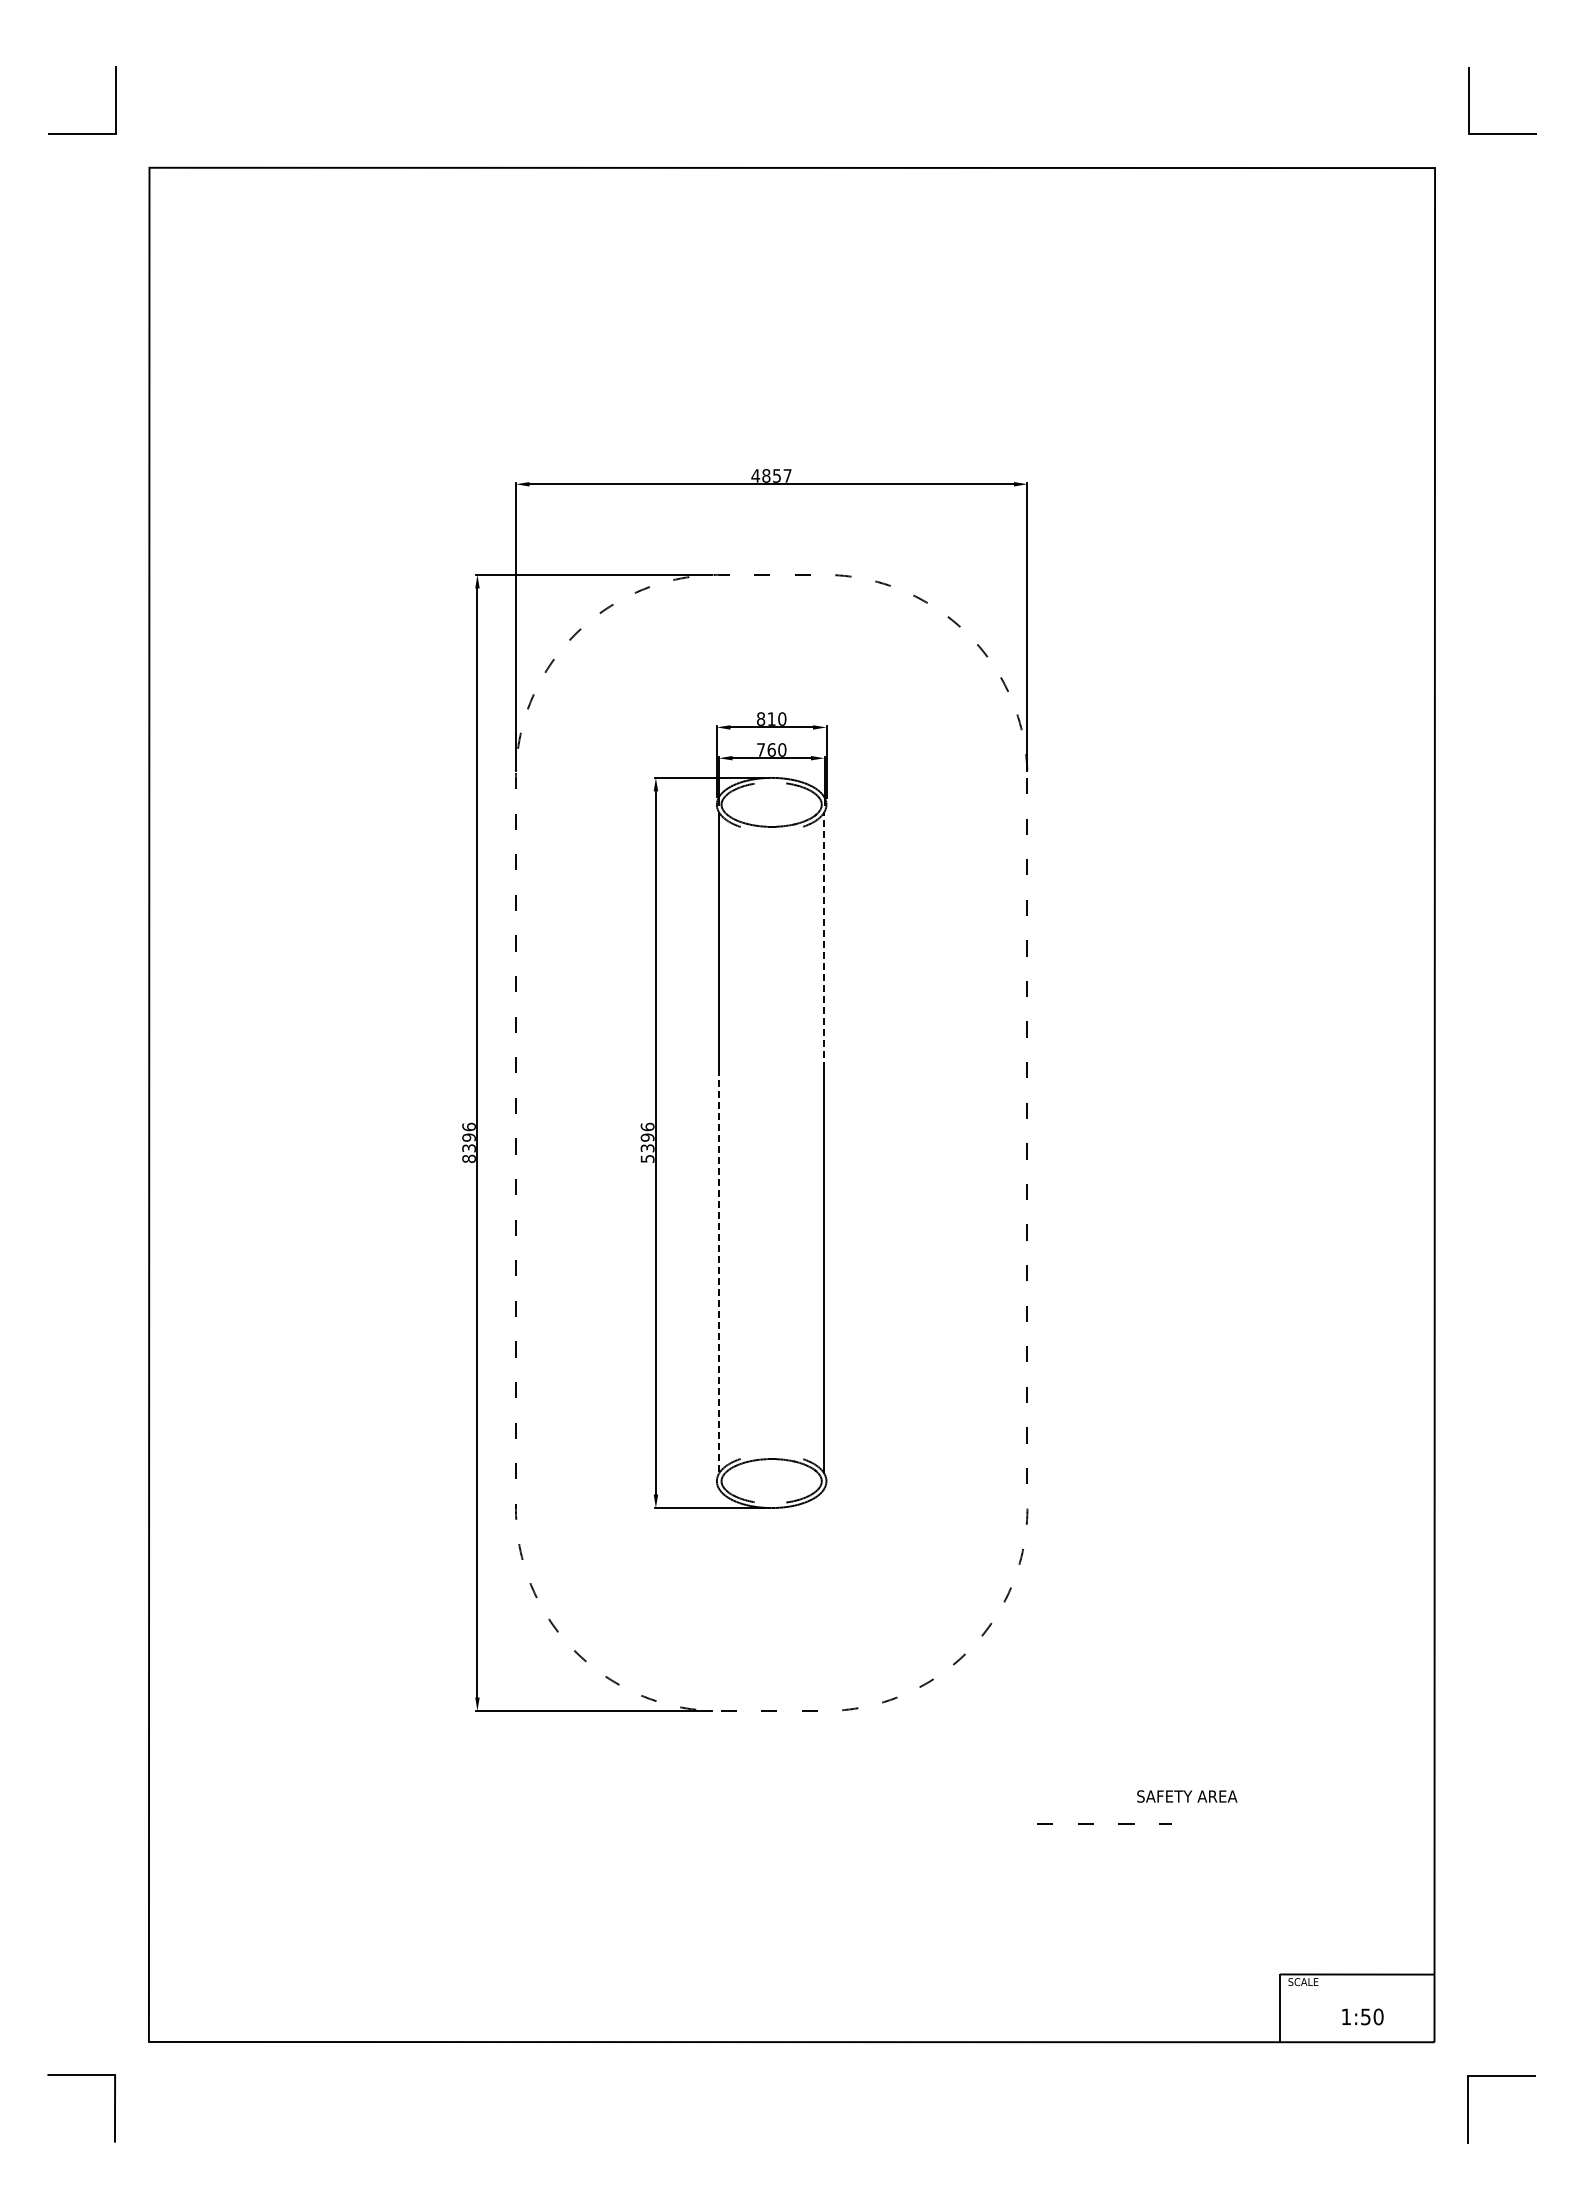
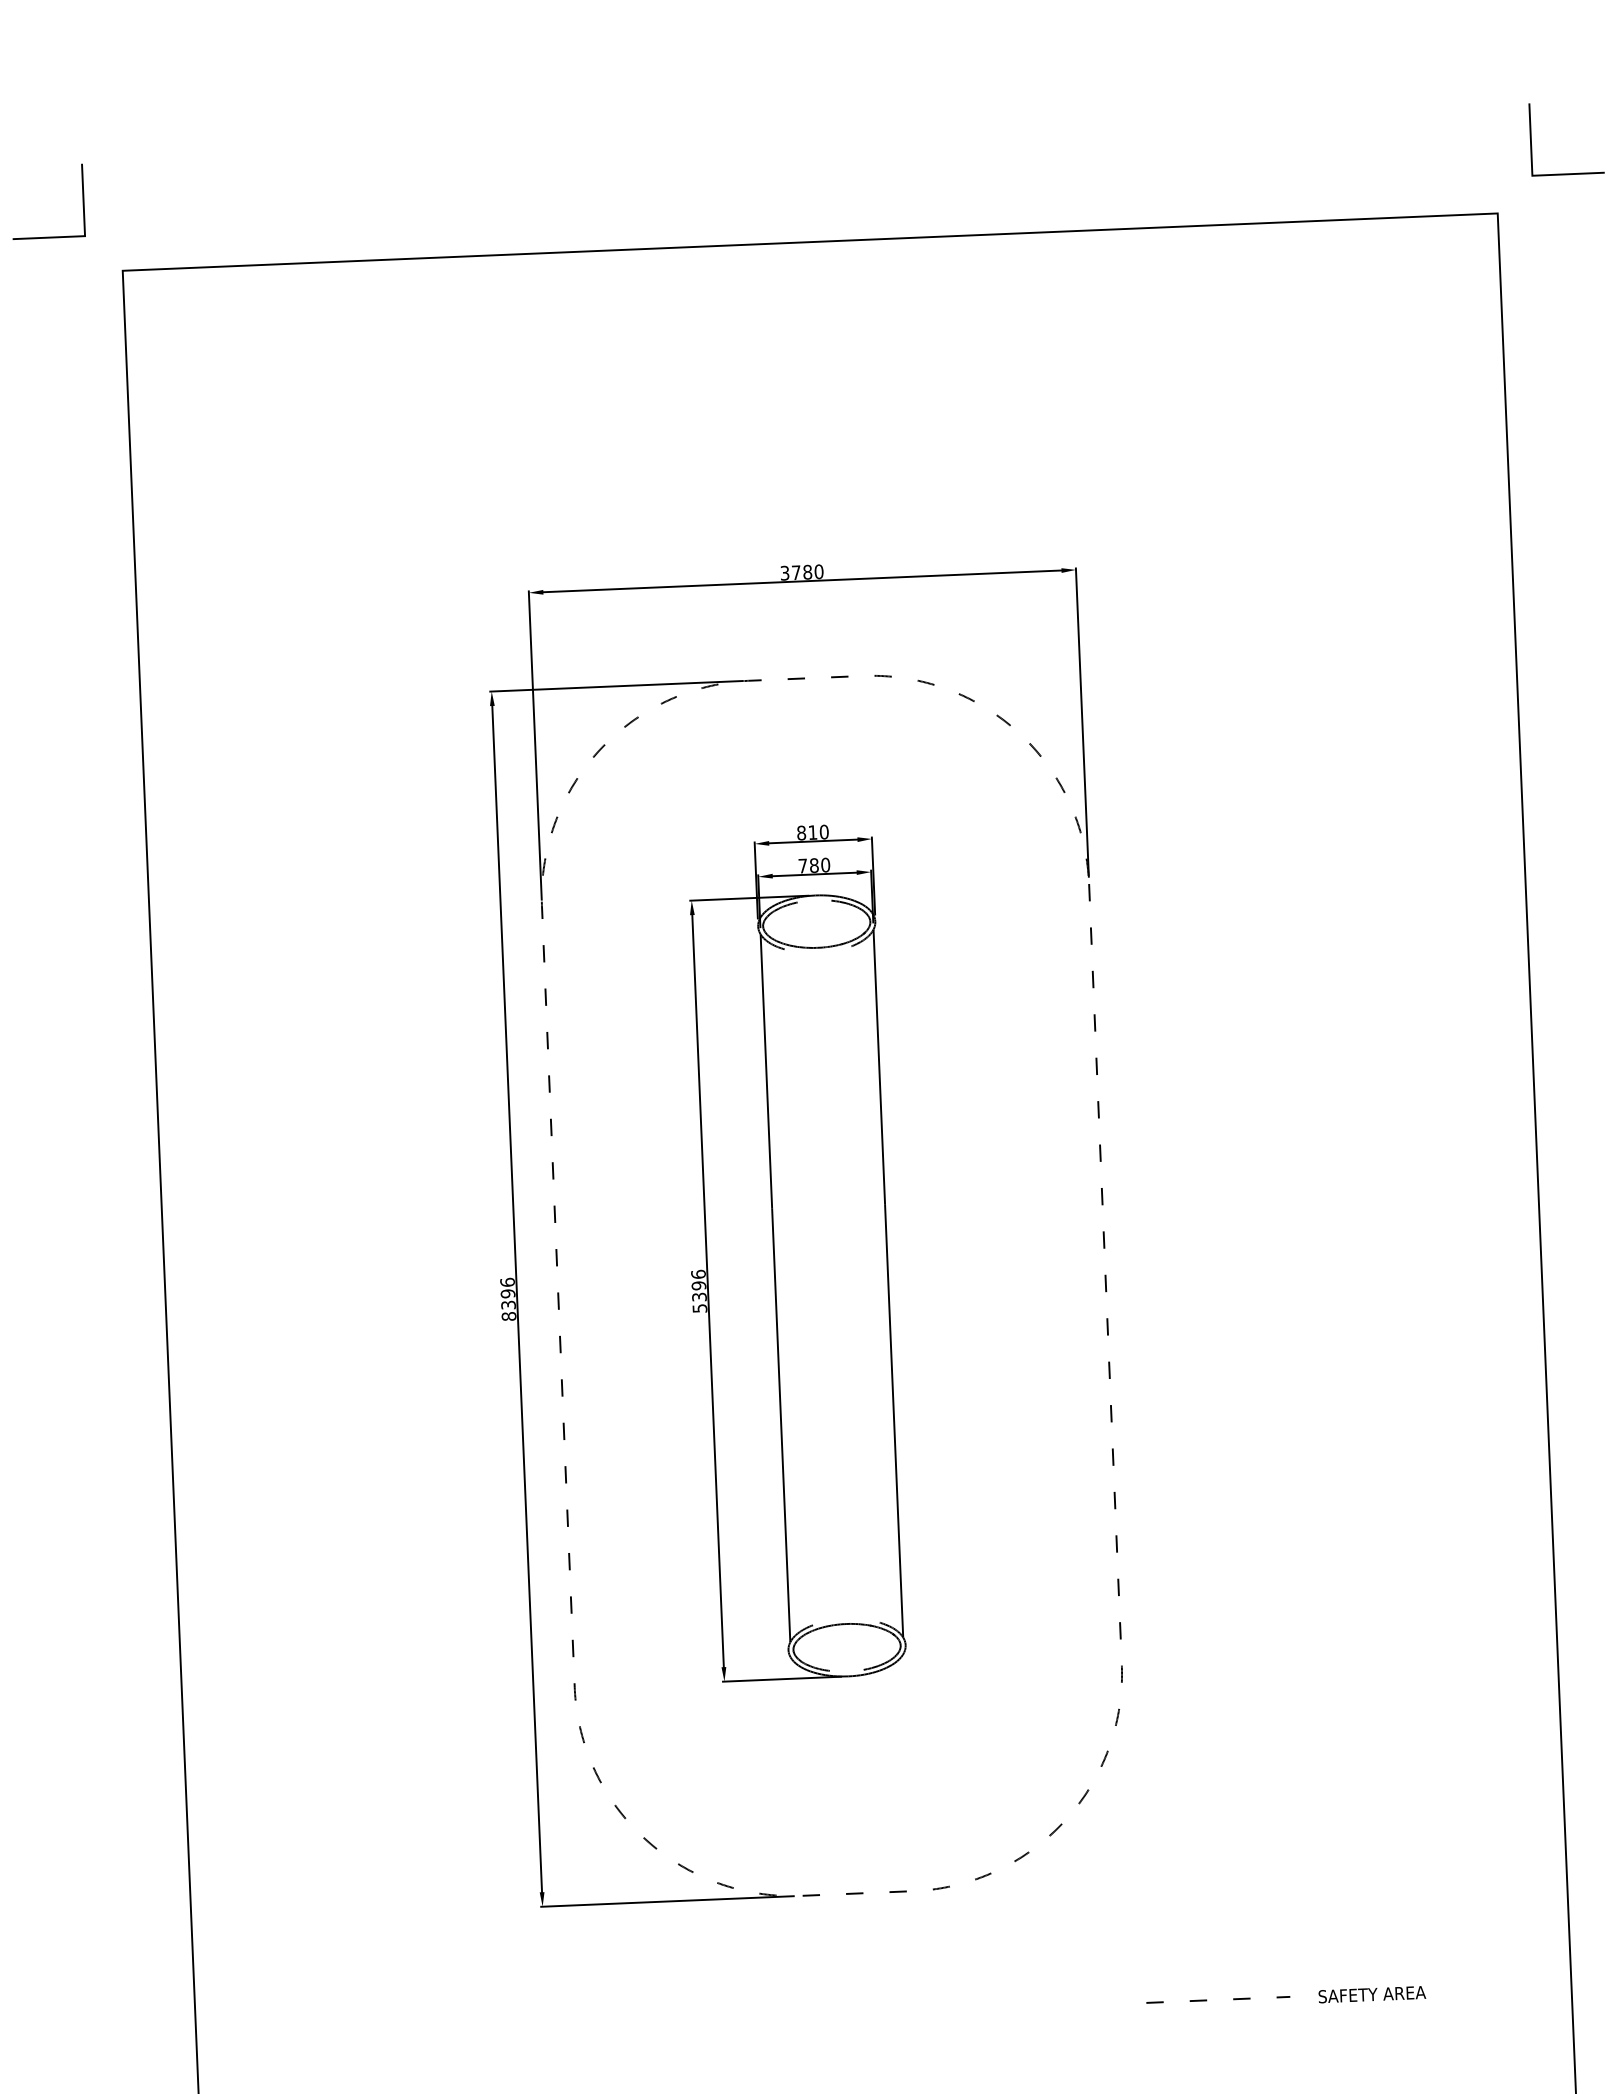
text: (771, 475) -> (801, 572), 4857 -> 3780
text: (771, 749) -> (814, 865), 760 -> 780
line: (824, 939) -> (879, 1065), dashed -> solid
line: (718, 1271) -> (780, 1425), dashed -> solid
text: (1187, 1796) -> (1372, 1994), moved

